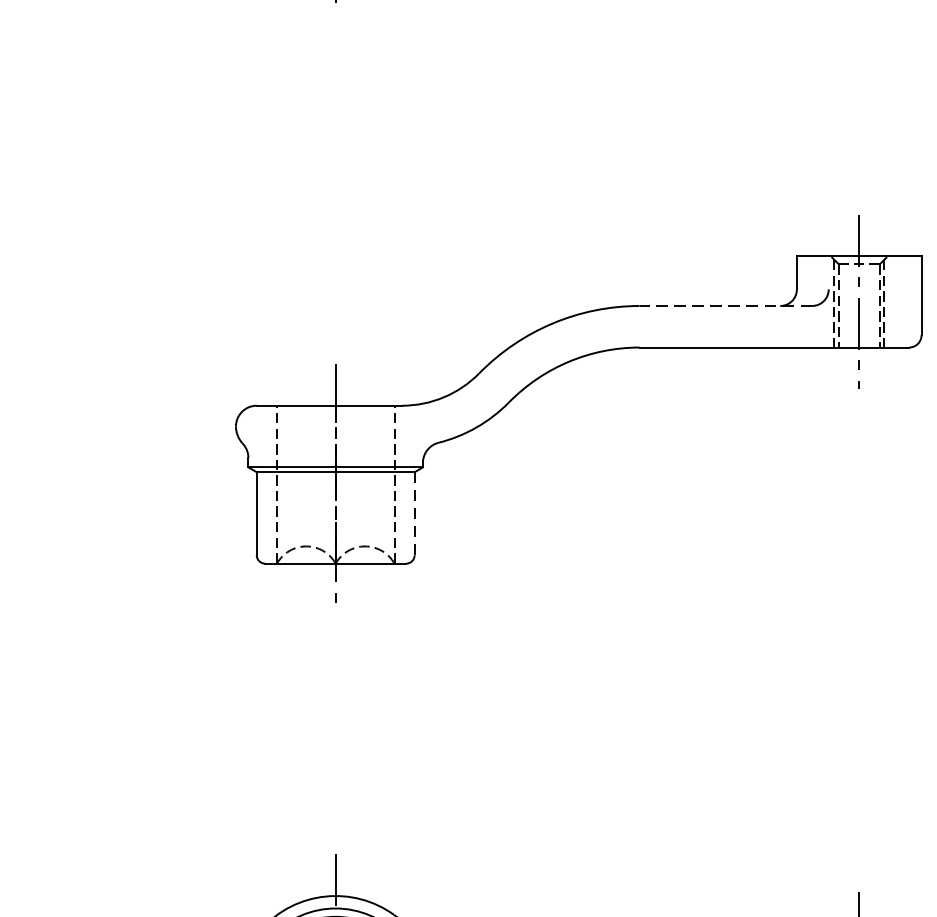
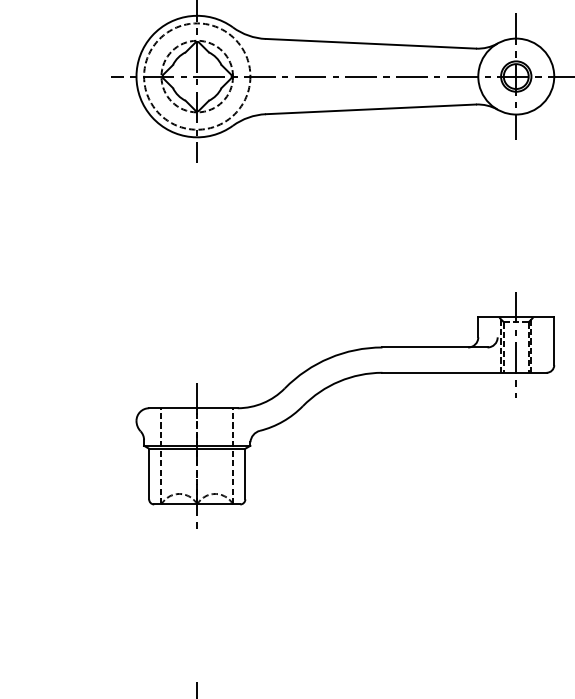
line: (726, 306) -> (435, 347), dashed -> solid
line: (414, 512) -> (245, 473), dashed -> solid

